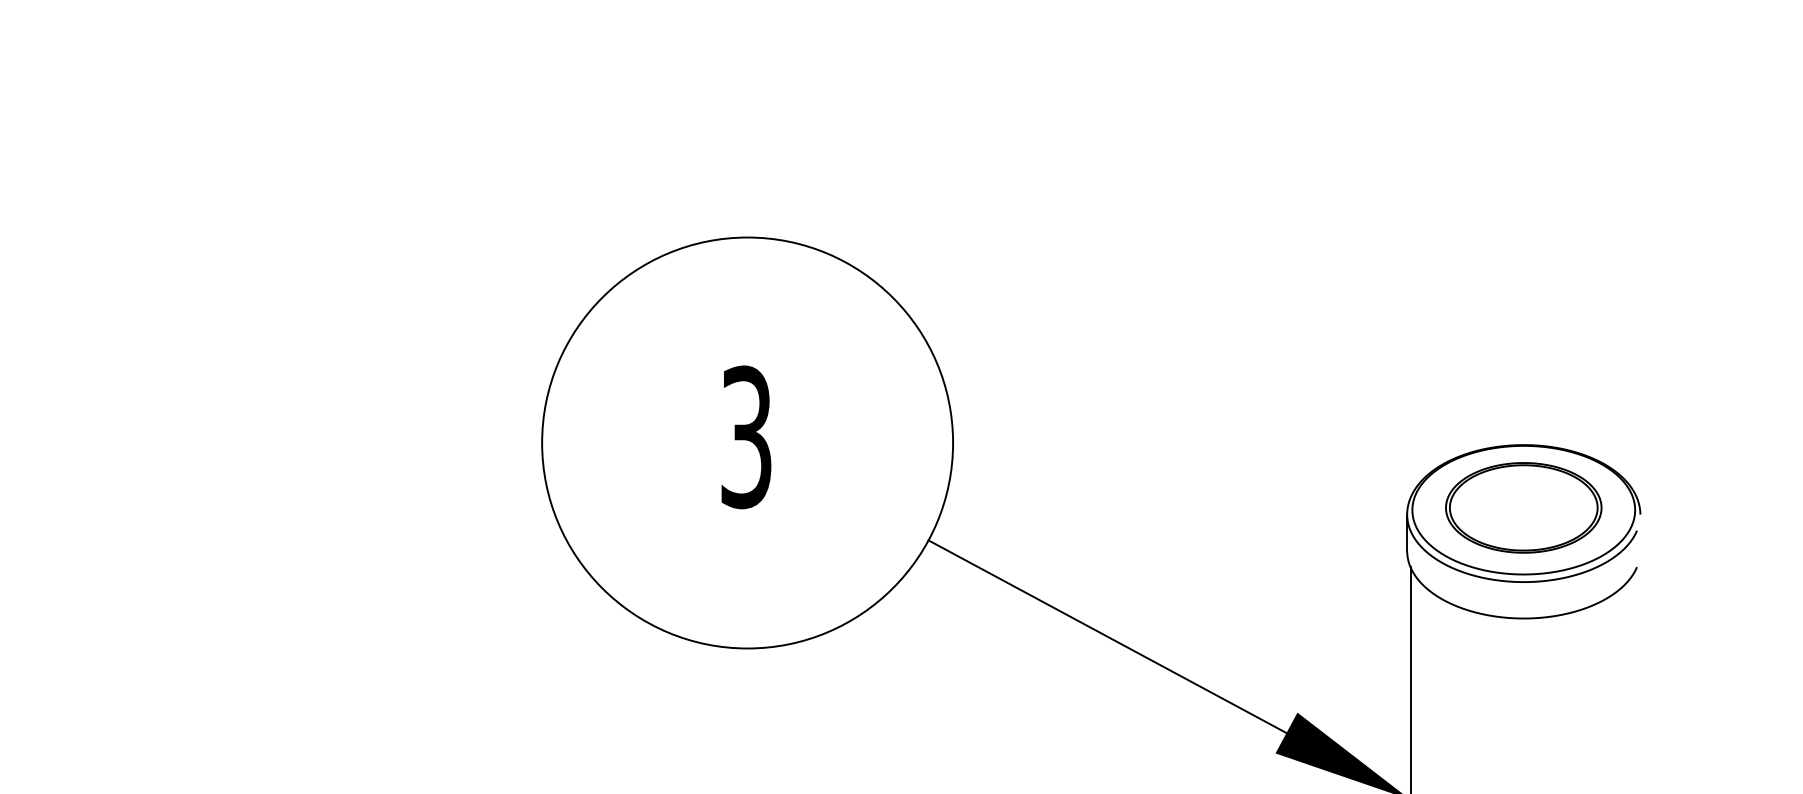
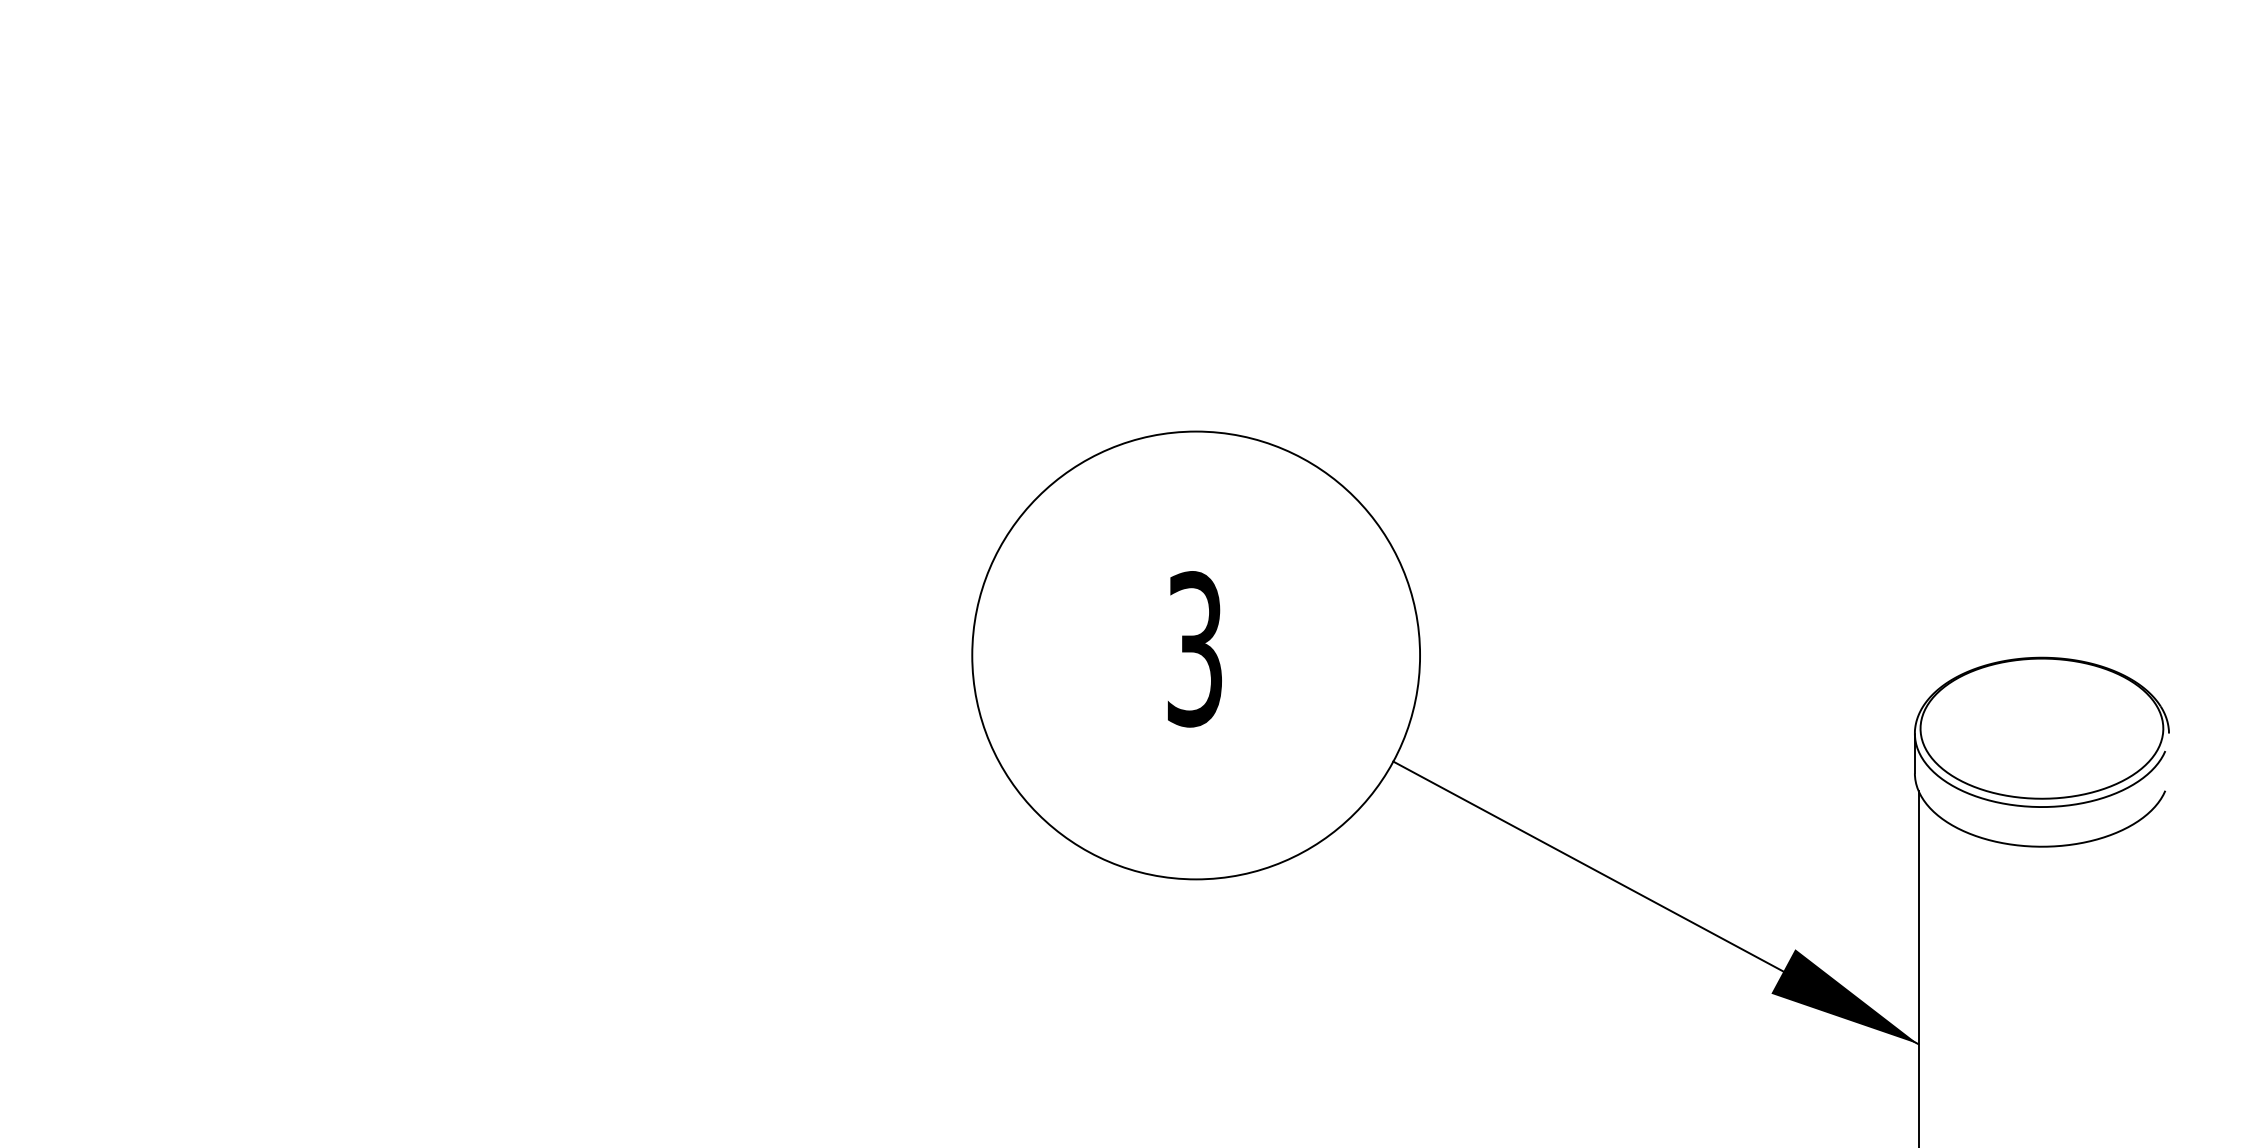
part: (1523, 507) -> (2041, 725), removed

